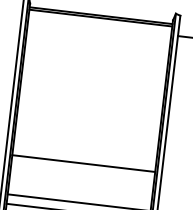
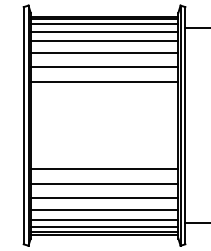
line: (100, 23) -> (104, 24), added
line: (99, 30) -> (104, 31), added
line: (98, 39) -> (104, 41), added
line: (96, 51) -> (104, 53), added
line: (95, 64) -> (104, 66), added
line: (93, 78) -> (104, 81), added
line: (82, 178) -> (104, 184), added
line: (80, 191) -> (104, 198), added

